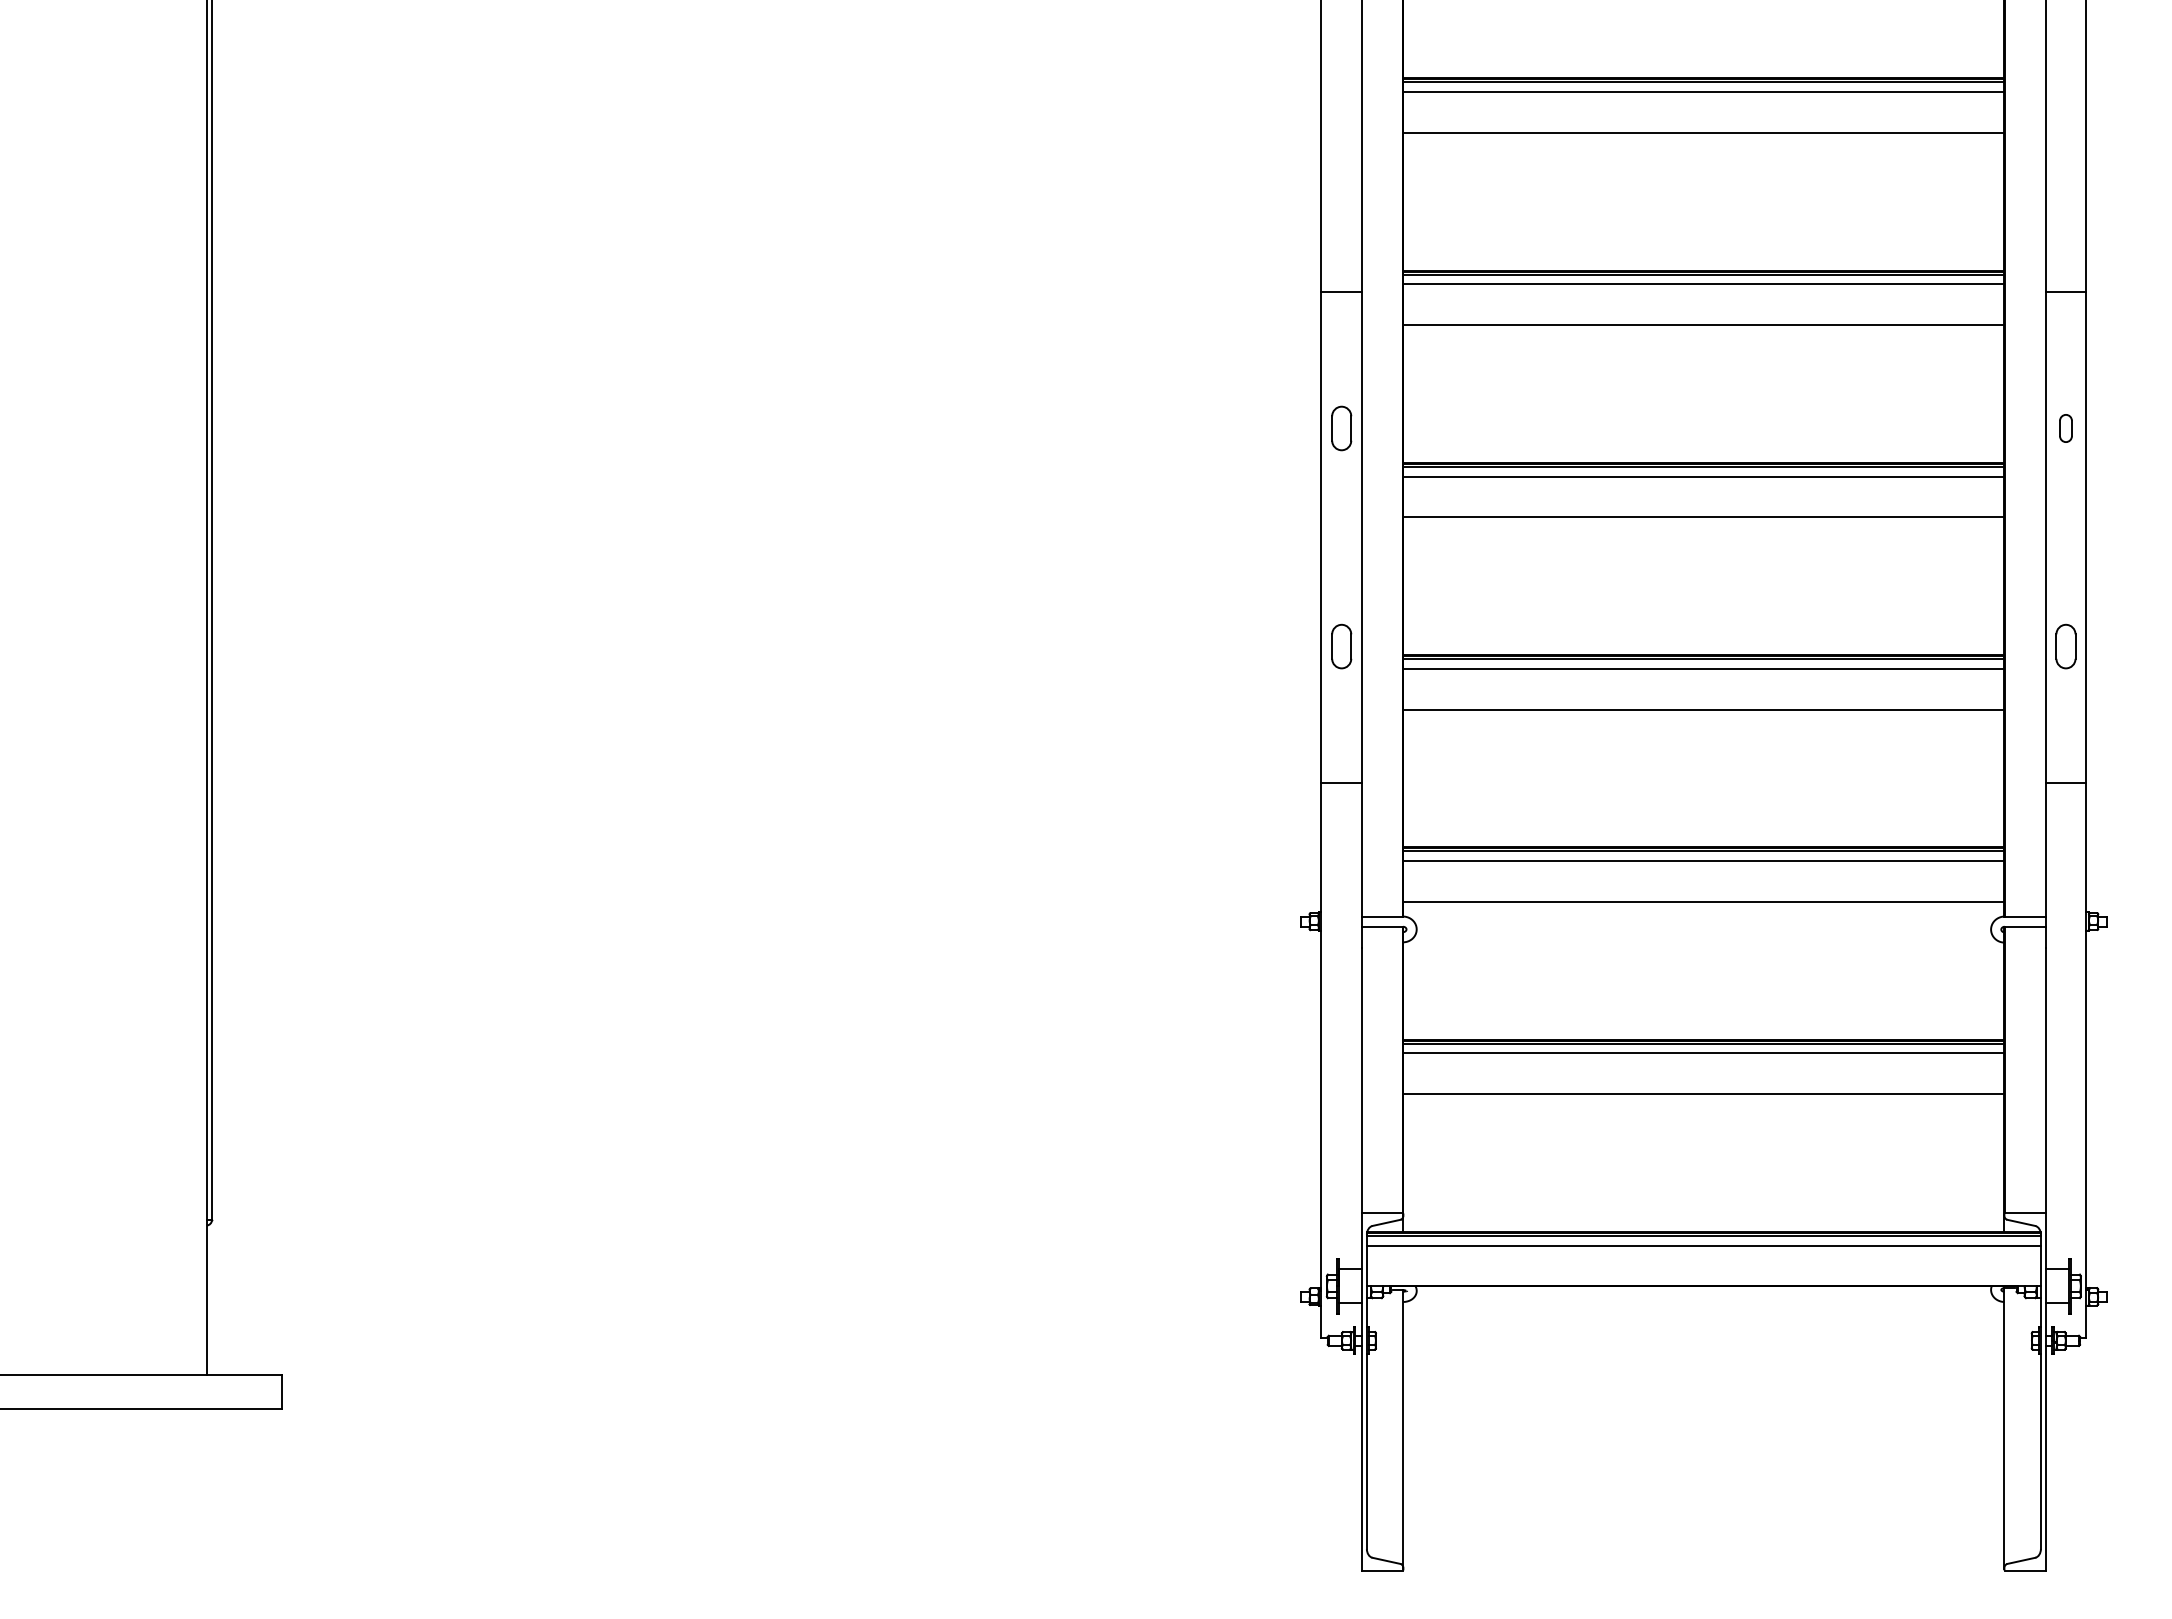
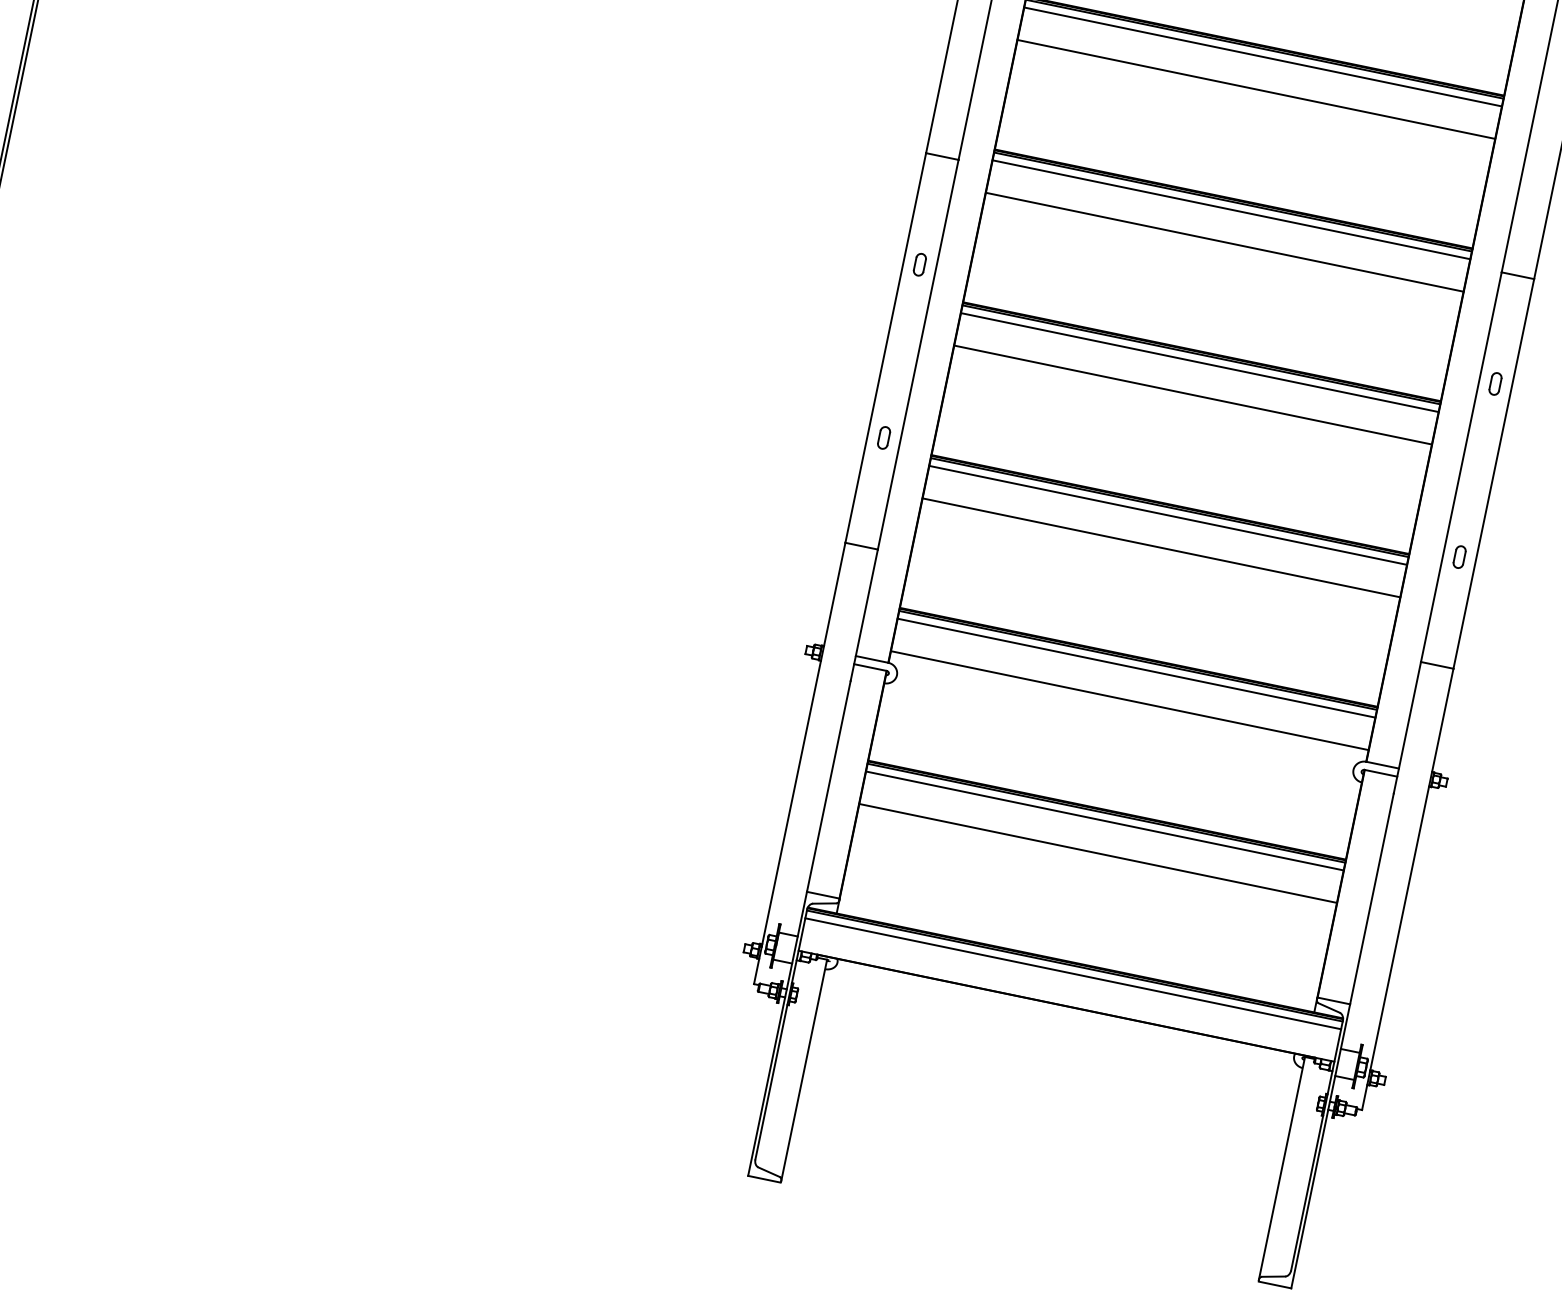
part: (1341, 428) -> (919, 264), size x0.62
part: (1341, 645) -> (883, 437), size x0.62
part: (2065, 645) -> (1459, 556), size x0.62

